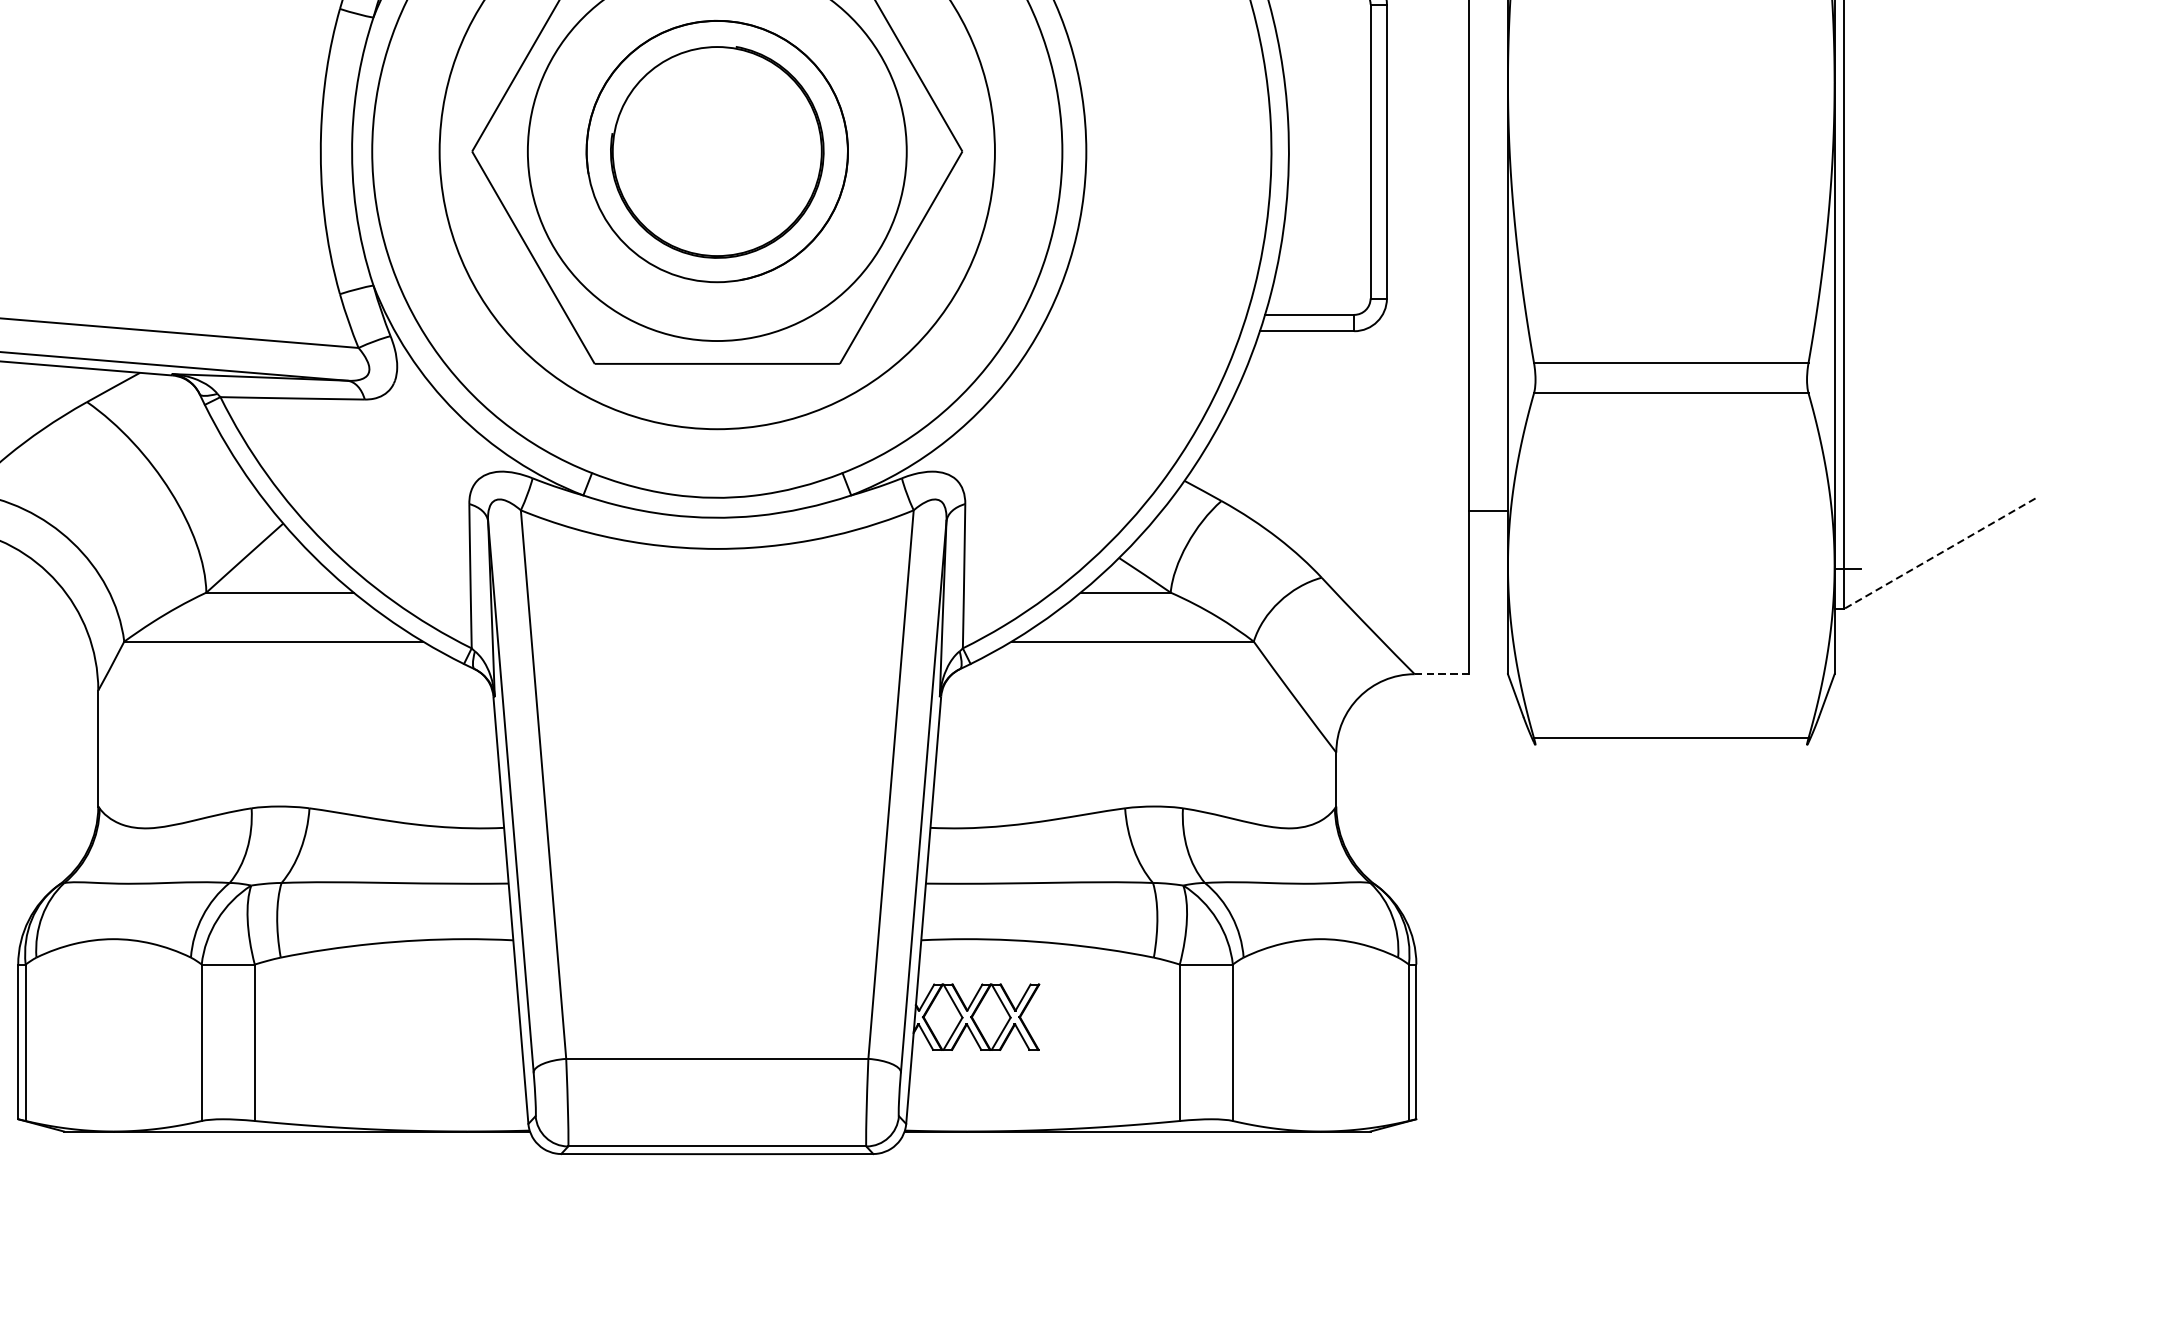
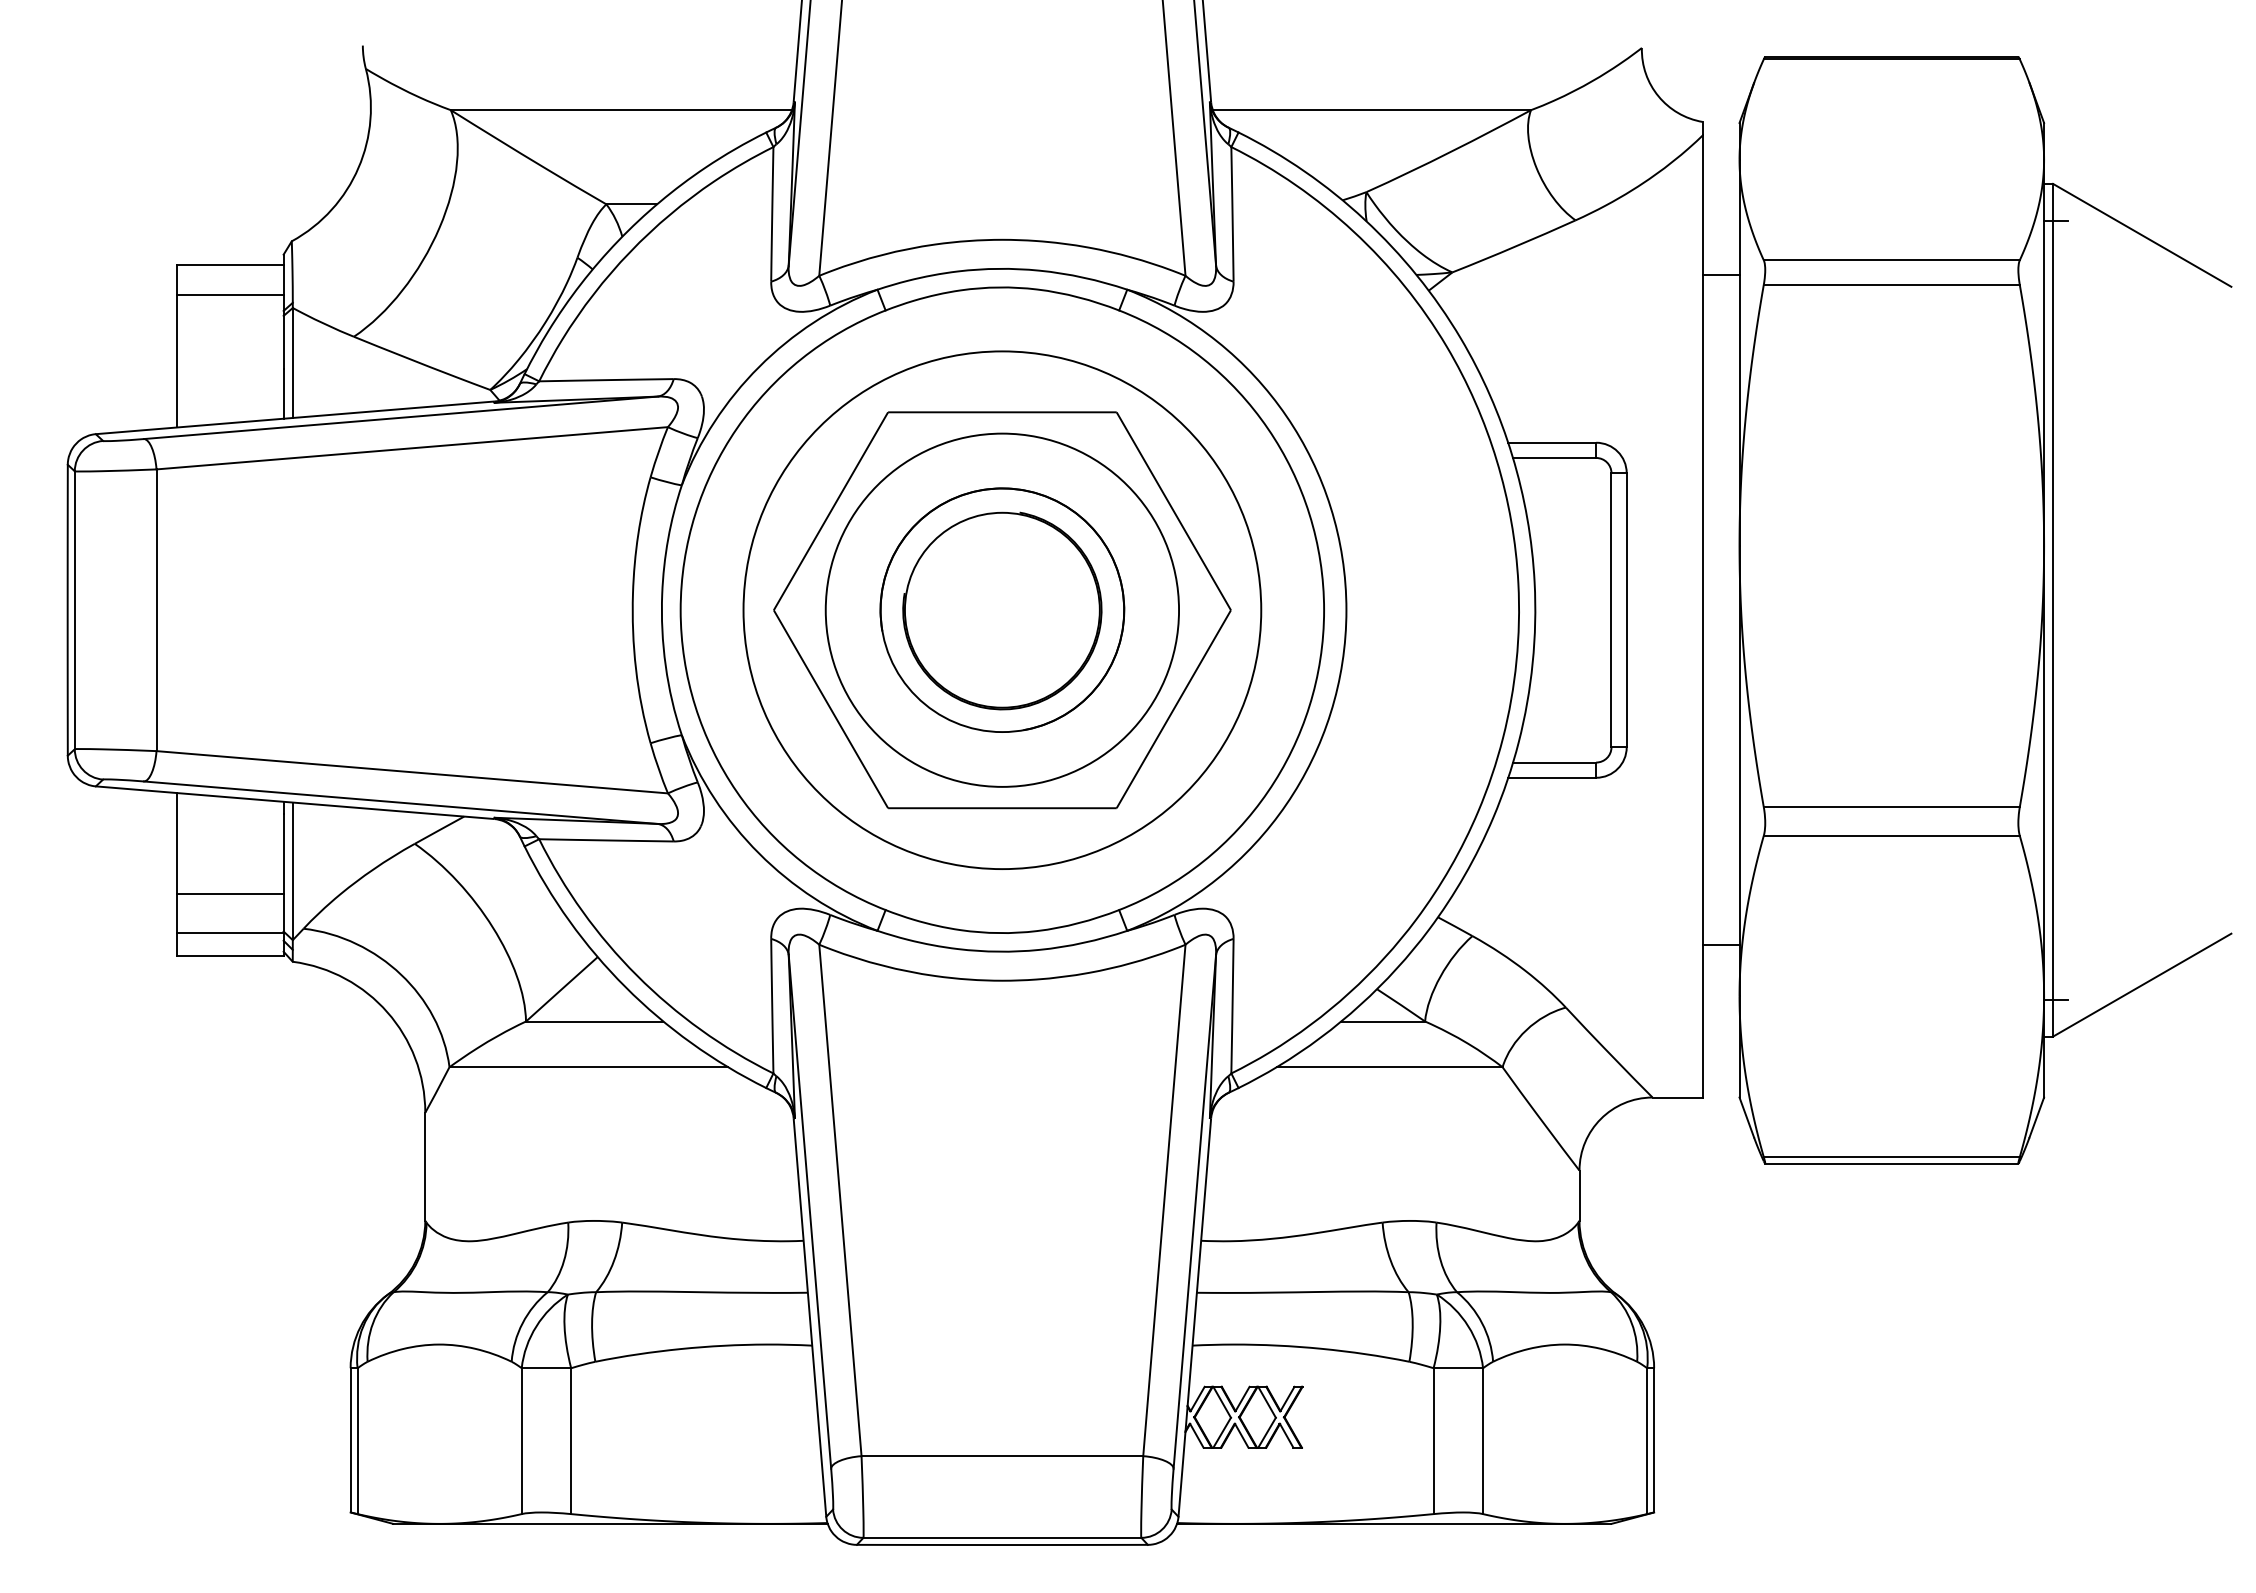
line: (1940, 554) -> (2142, 985), dashed -> solid
line: (1442, 674) -> (1678, 1097), dashed -> solid
line: (1670, 744) -> (1891, 1163), added

